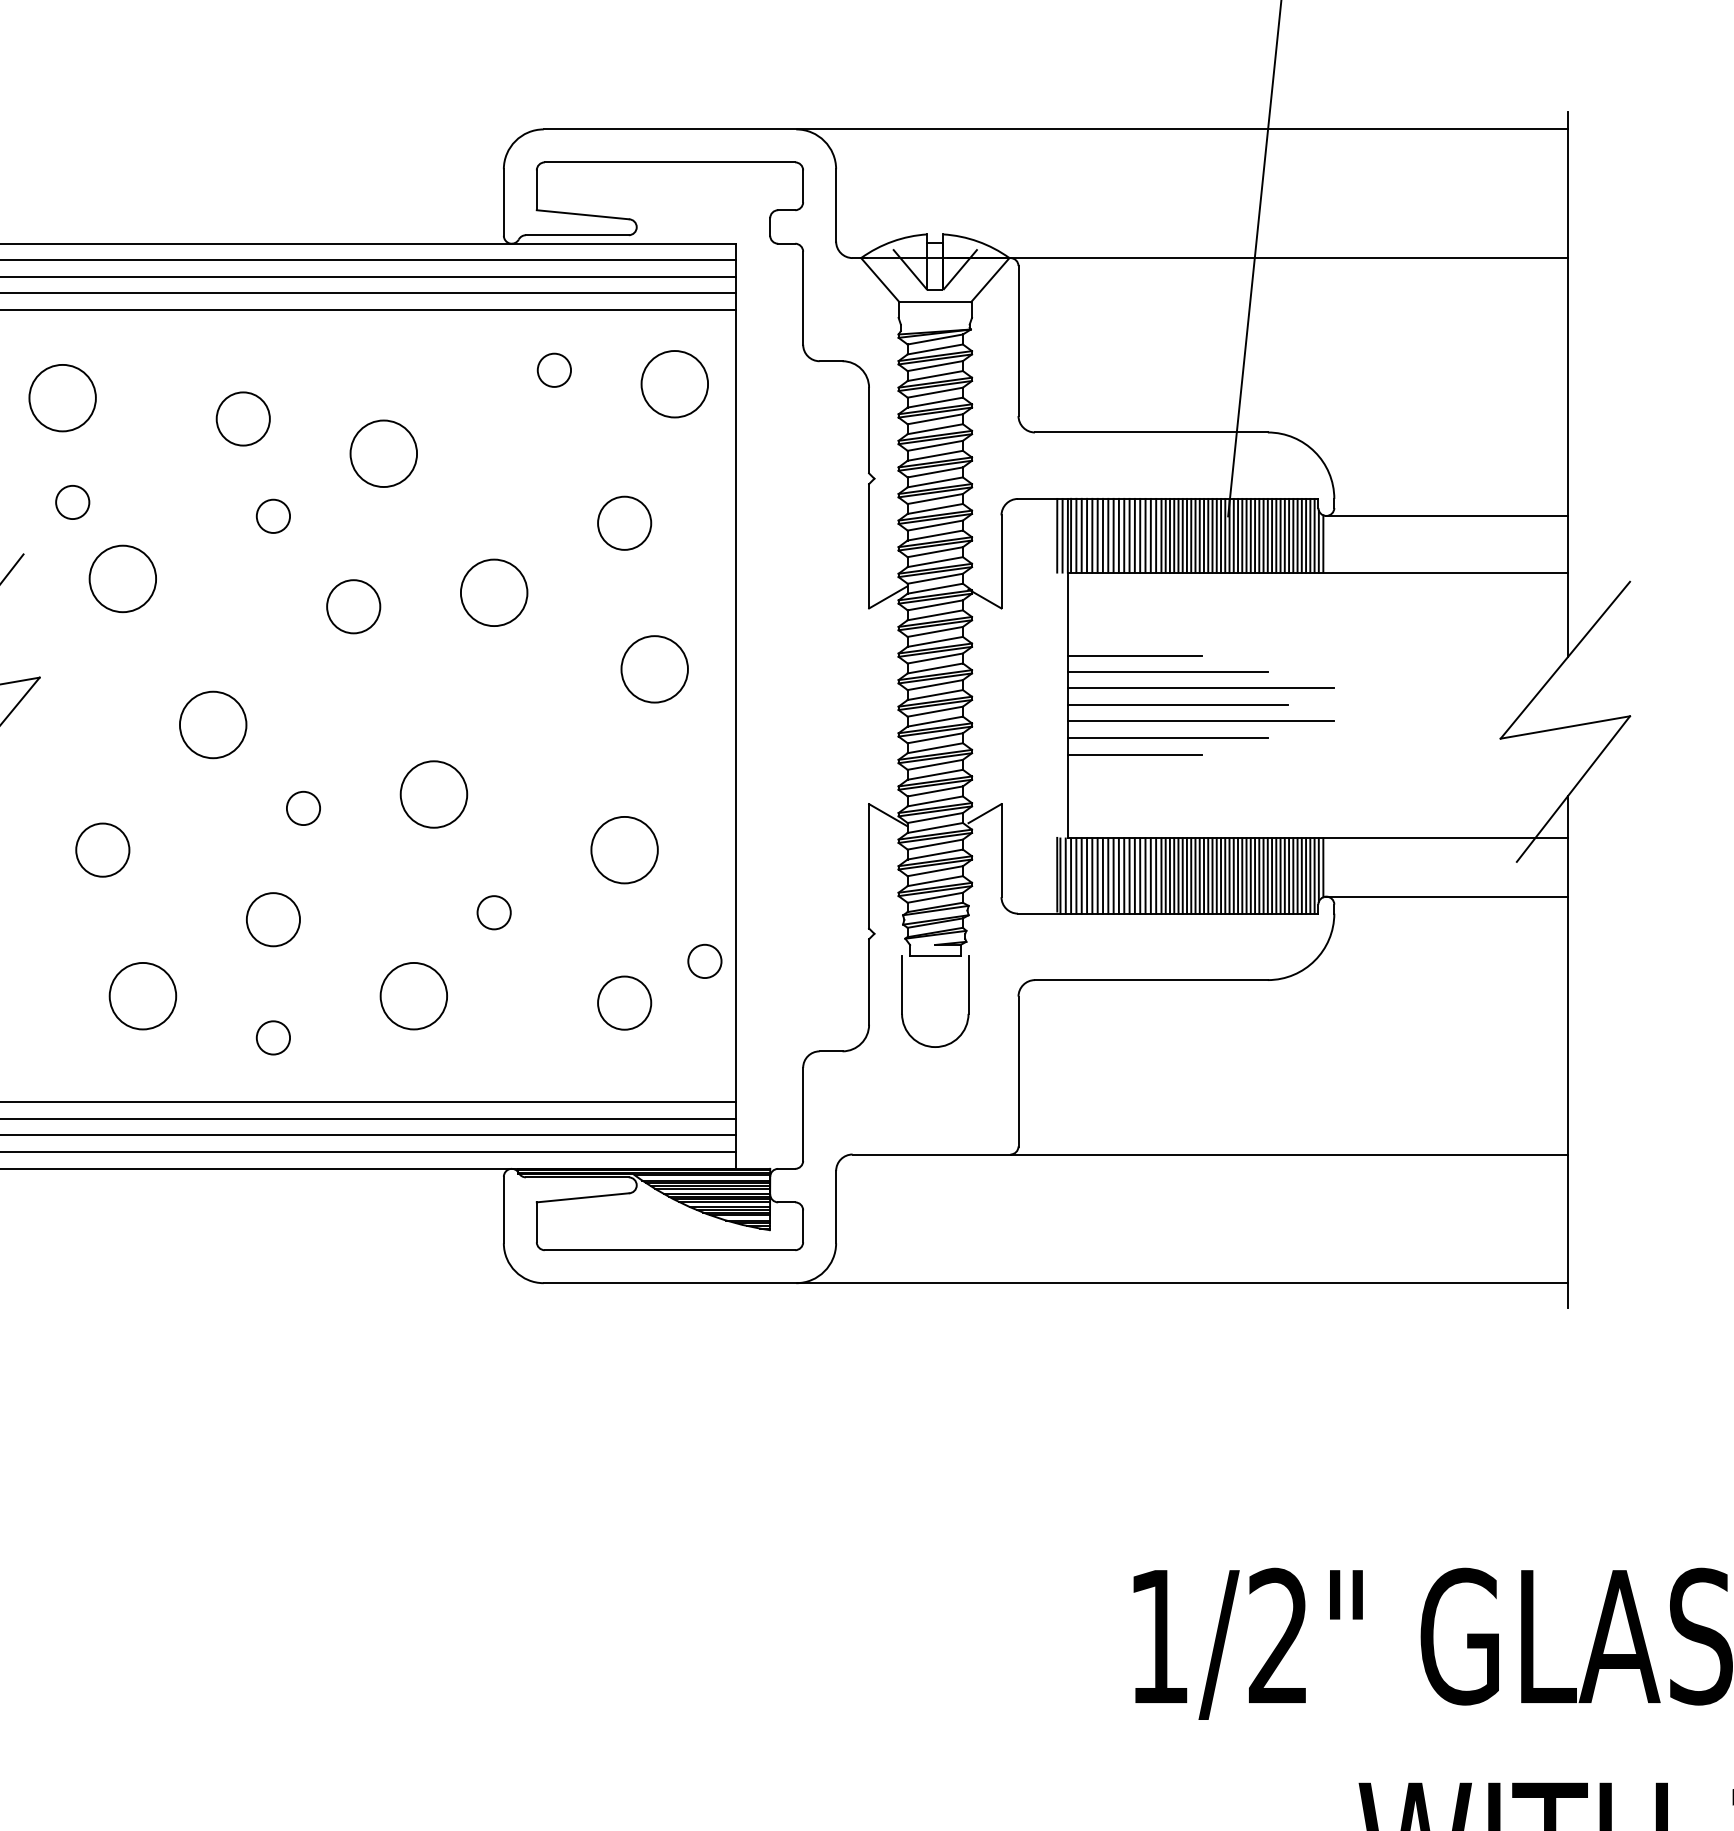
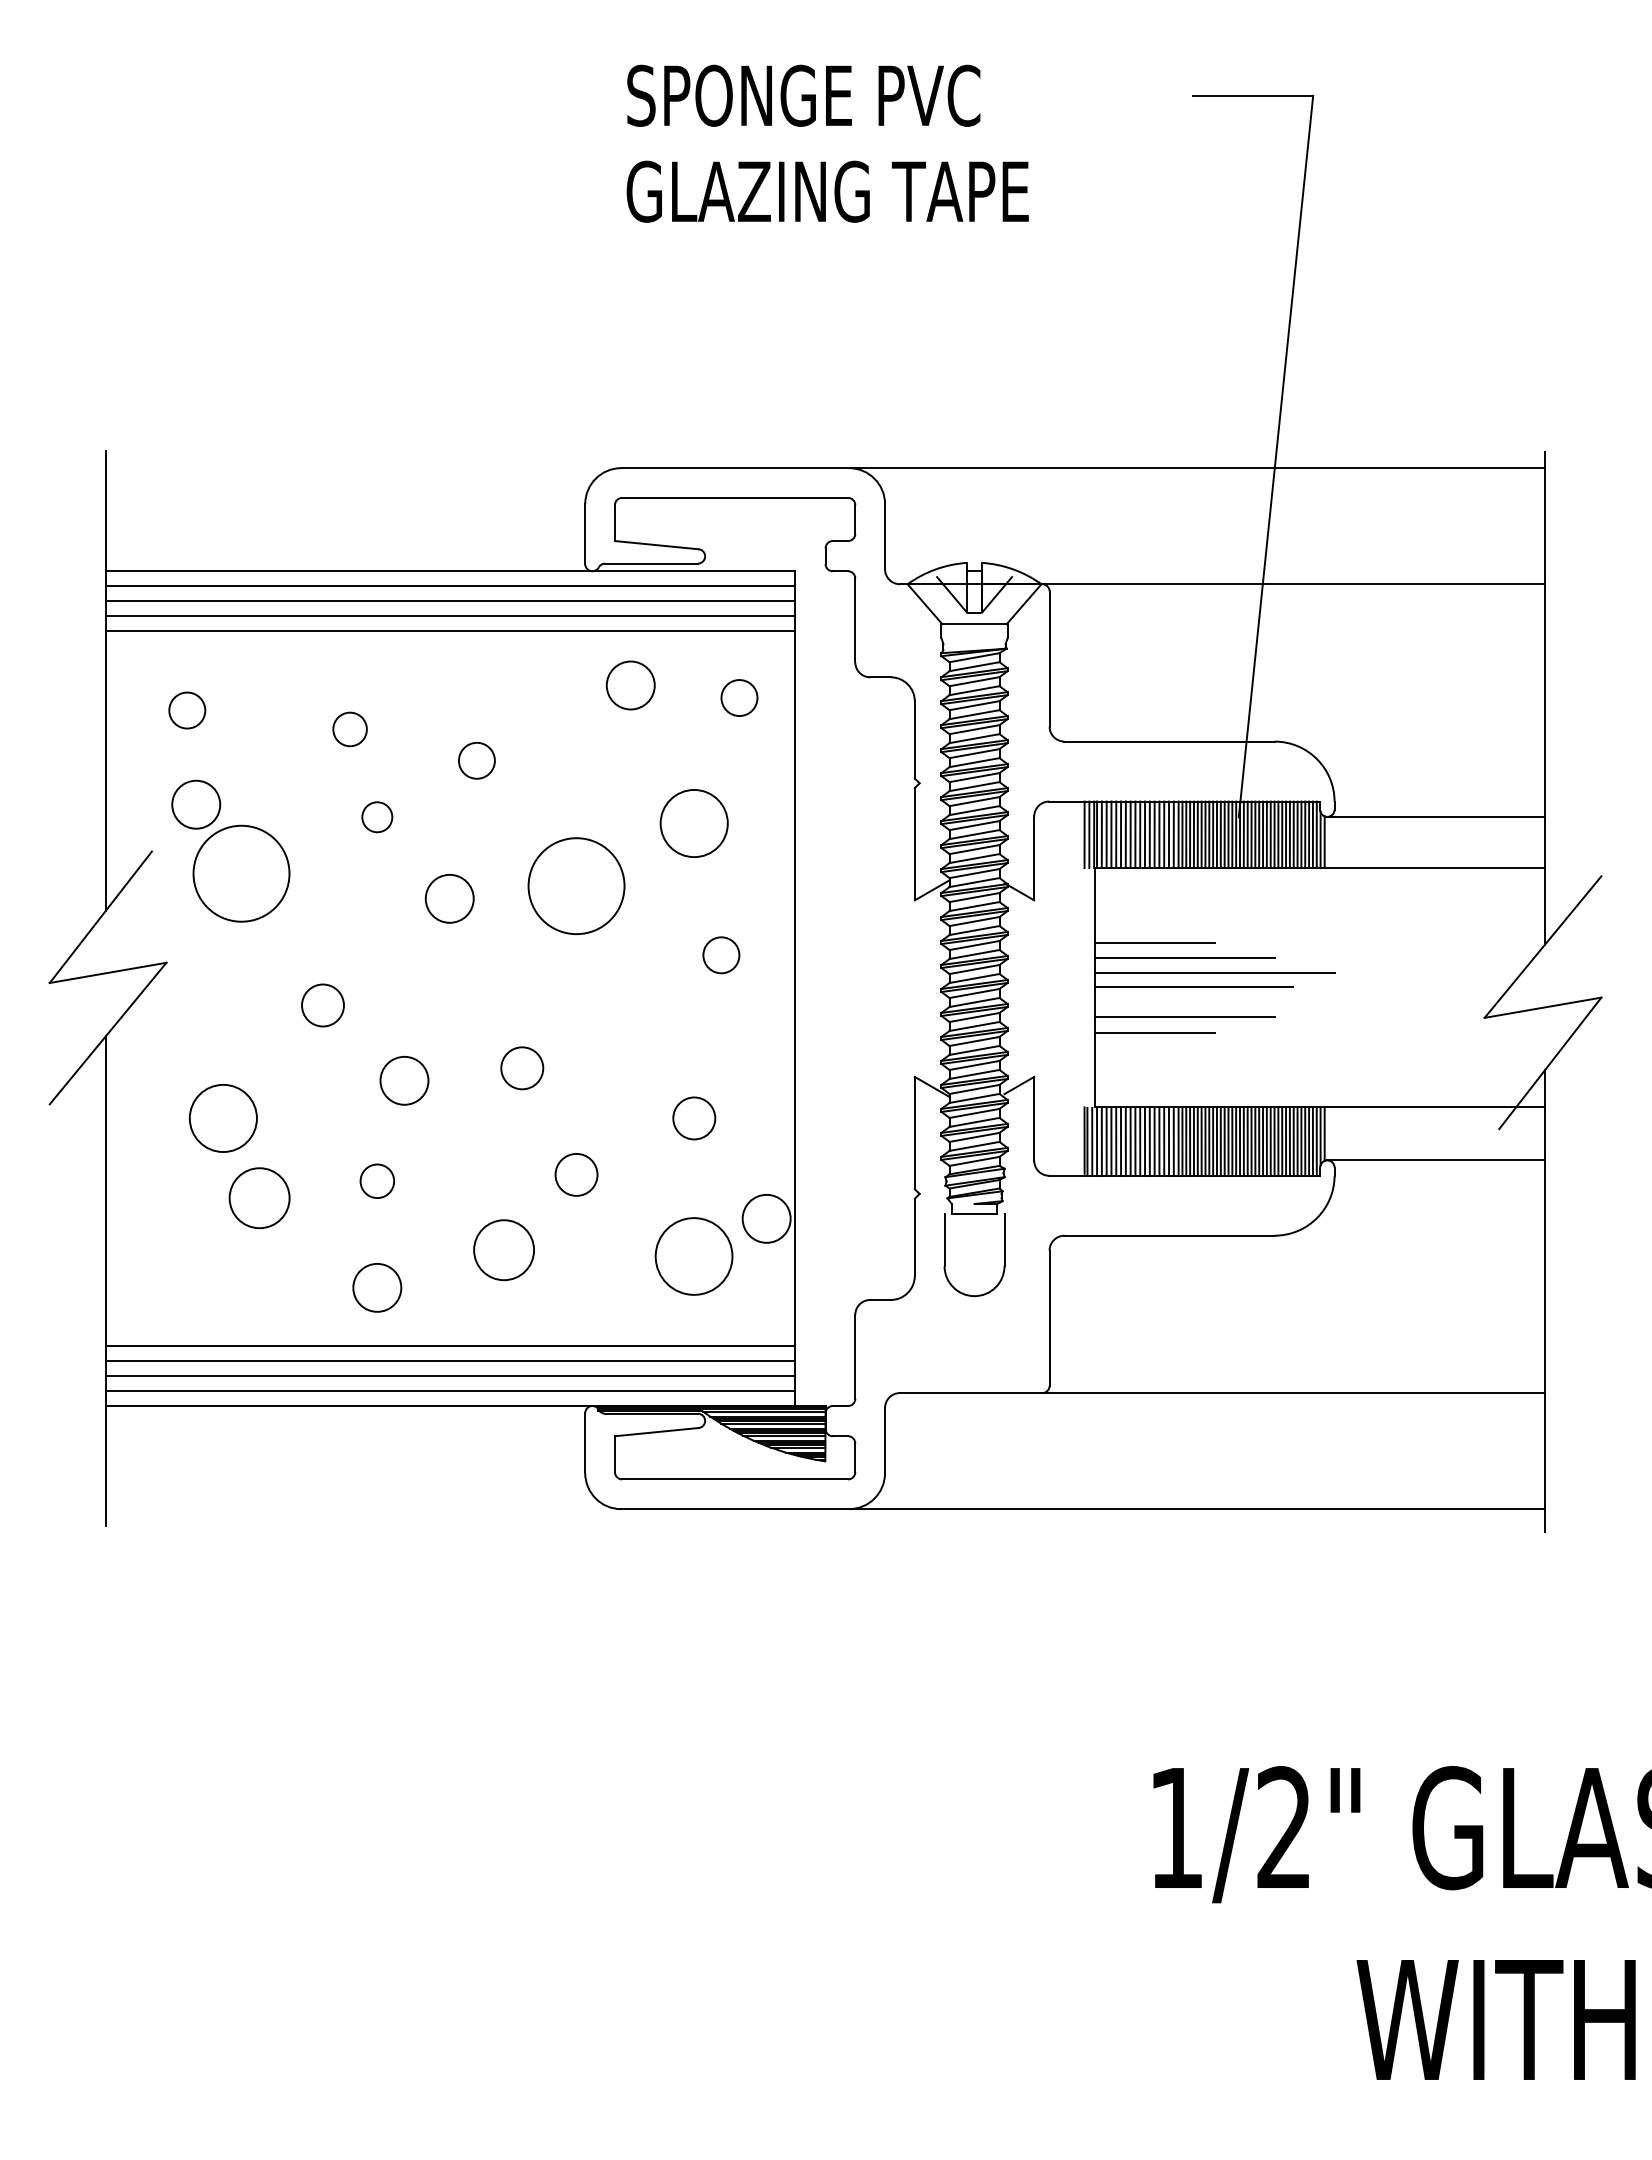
circle: (554, 370) -> (630, 685), size x1.6
circle: (674, 383) -> (739, 697), size x0.6
circle: (63, 398) -> (187, 710), size x0.6
circle: (242, 419) -> (349, 729), size x0.7
circle: (383, 453) -> (476, 760), size x0.6
circle: (73, 502) -> (196, 804), size x1.6
circle: (624, 523) -> (694, 823), size x1.4
circle: (122, 578) -> (241, 873), size x1.6
circle: (494, 593) -> (576, 886), size x1.6
circle: (654, 669) -> (721, 955), size x0.6
line: (1201, 721) -> (1214, 1002), removed
circle: (212, 724) -> (322, 1005), size x0.7
circle: (434, 794) -> (522, 1068), size x0.7
circle: (303, 808) -> (404, 1080), size x1.6
circle: (102, 850) -> (223, 1118), size x1.4
circle: (624, 850) -> (694, 1118), size x0.7
circle: (494, 912) -> (576, 1174), size x1.4
circle: (273, 920) -> (377, 1181), size x0.7
circle: (704, 961) -> (766, 1218), size x1.6
circle: (142, 996) -> (259, 1198), moved
circle: (624, 1003) -> (694, 1256), size x1.6
circle: (273, 1037) -> (377, 1287), size x1.6

